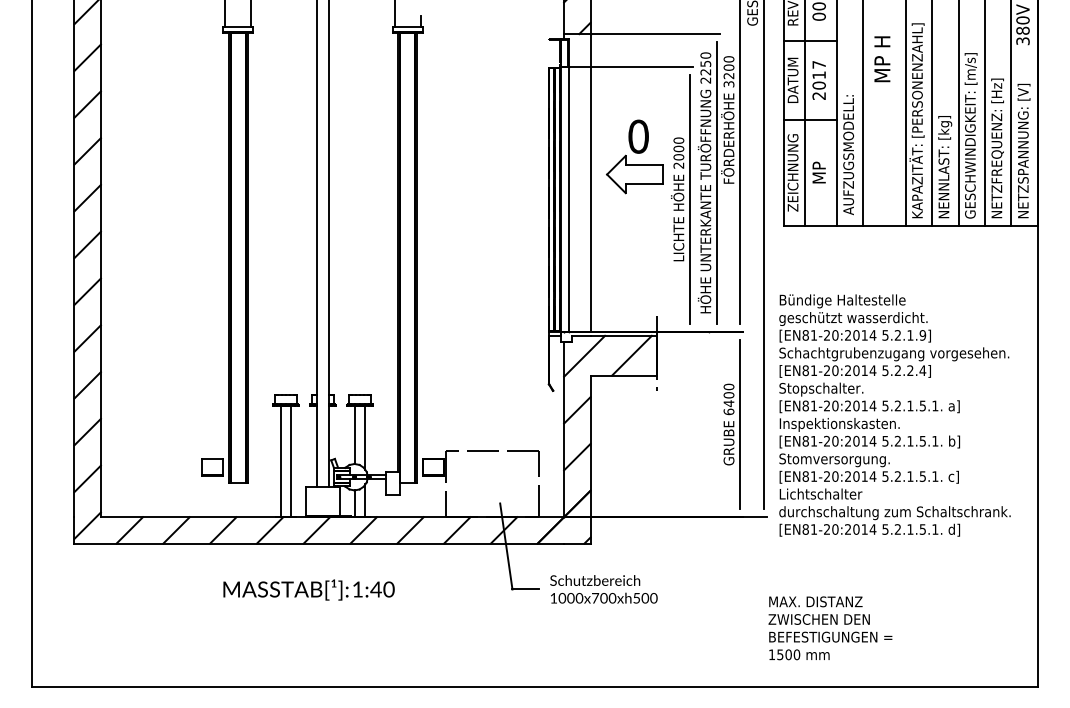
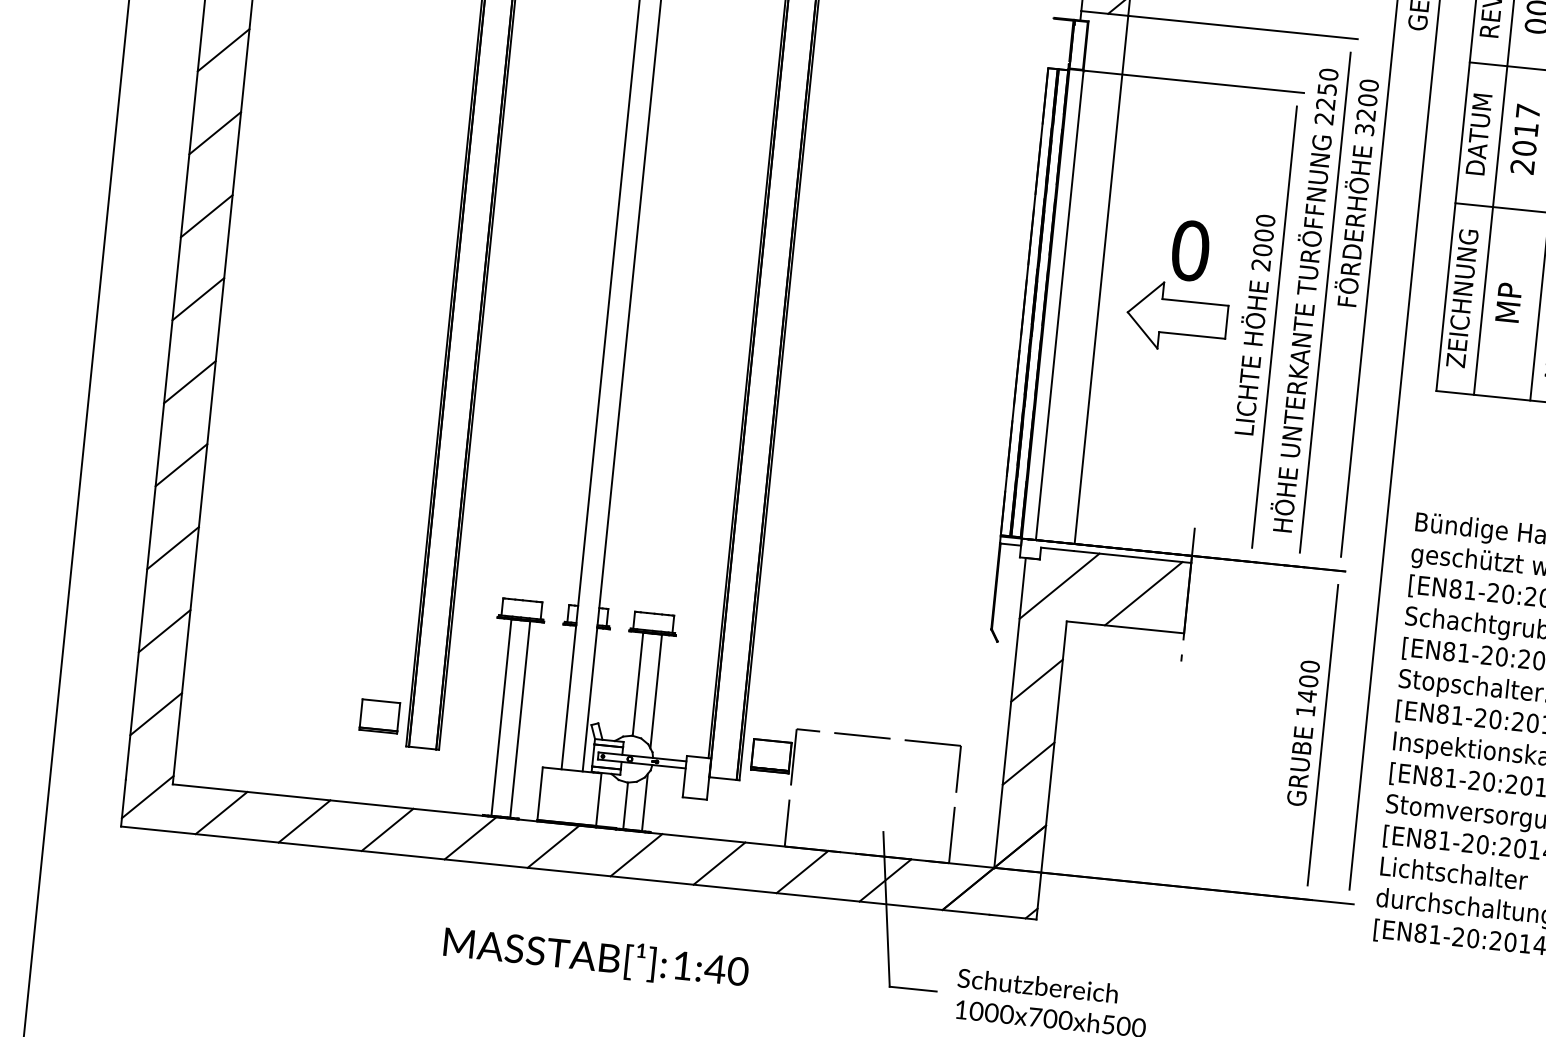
part: (634, 156) -> (1179, 285), moved
text: (728, 411) -> (1304, 710), 6400 -> 1400
text: (308, 589) -> (595, 956), moved

